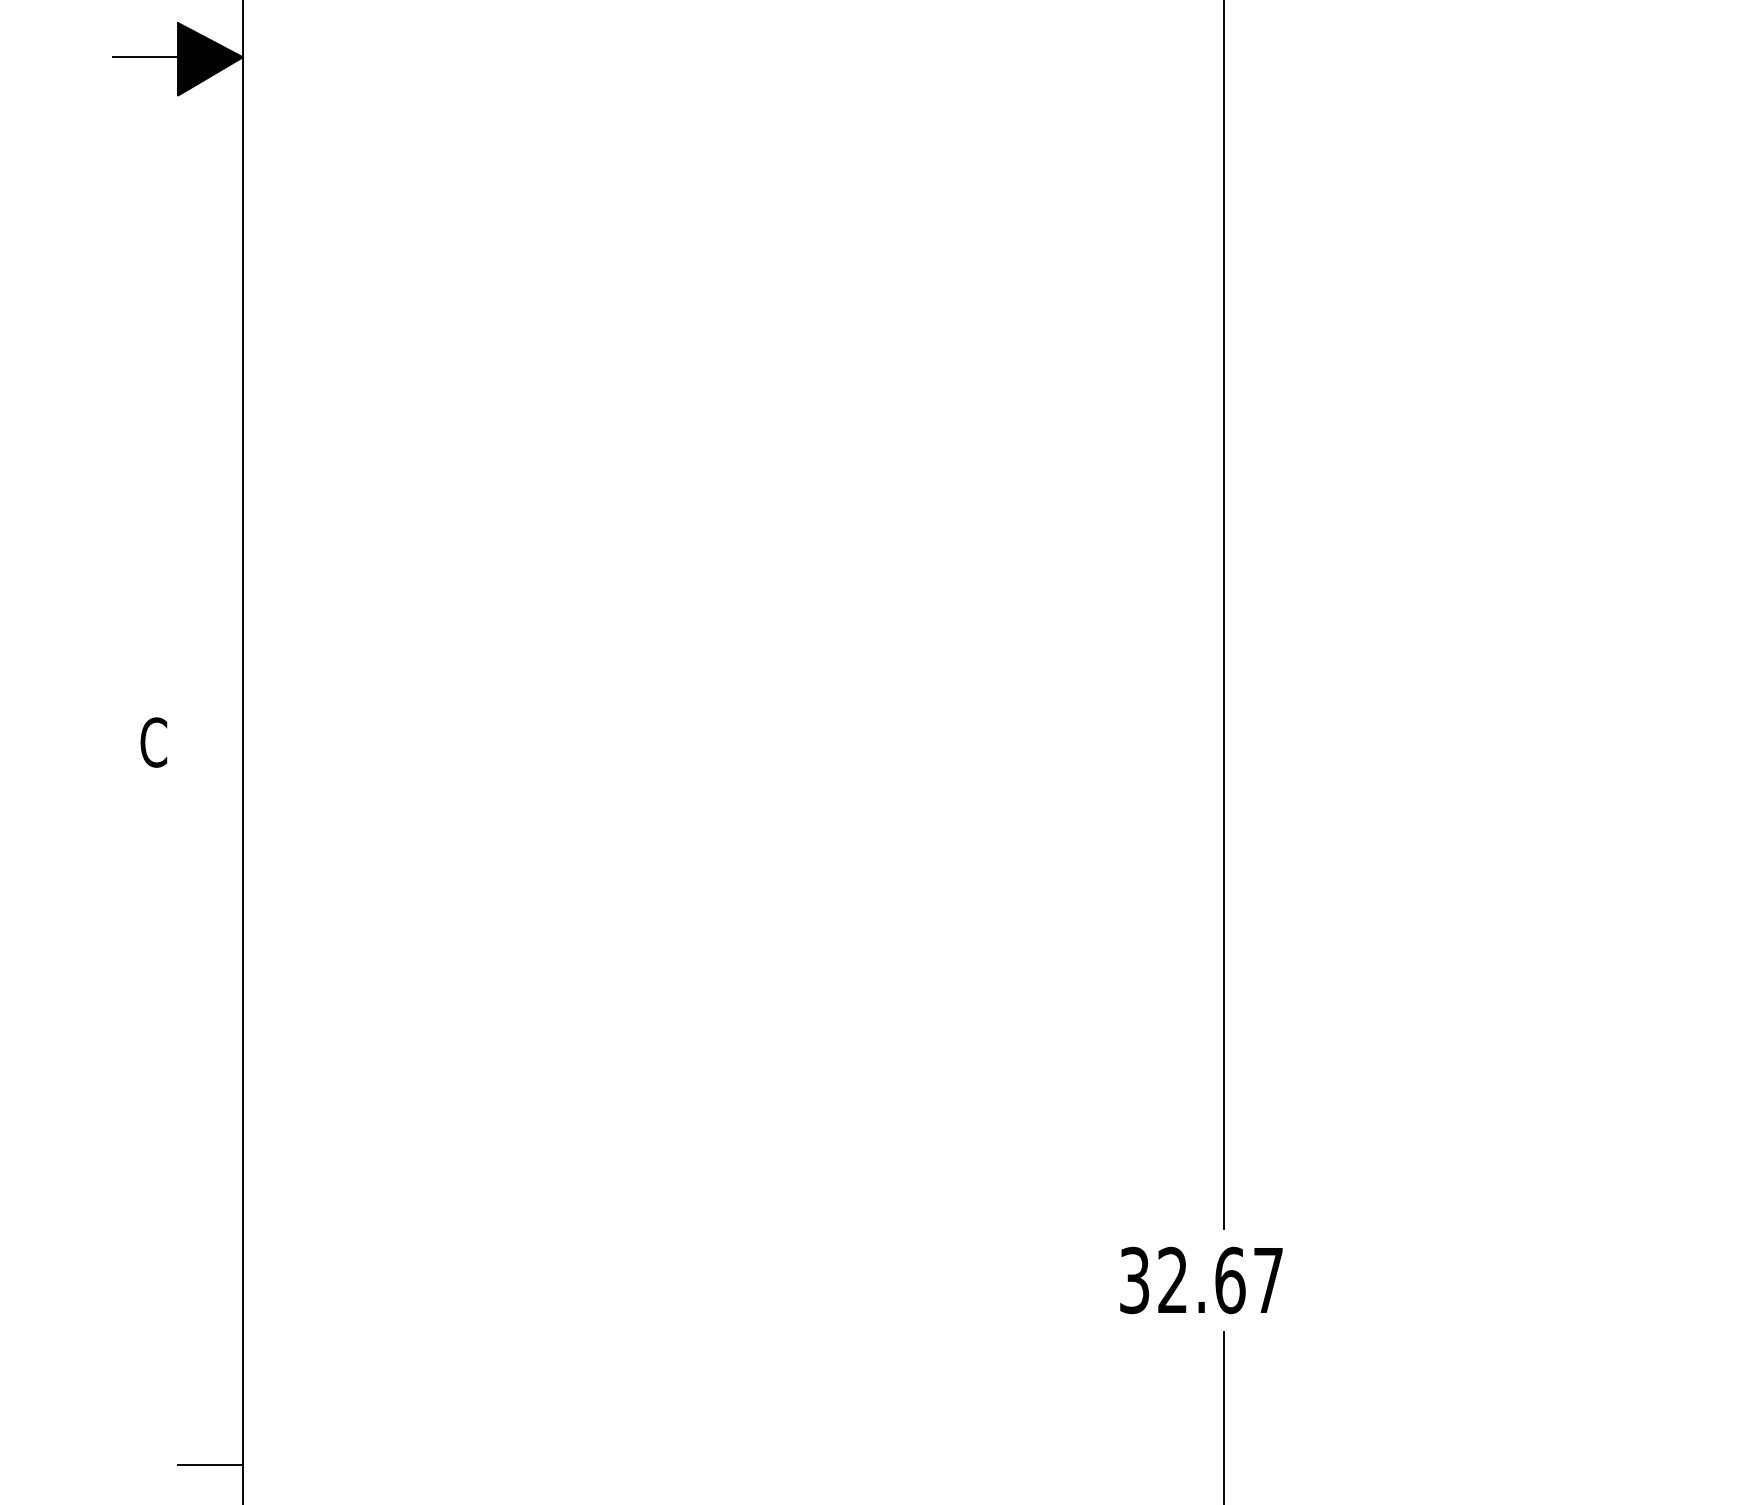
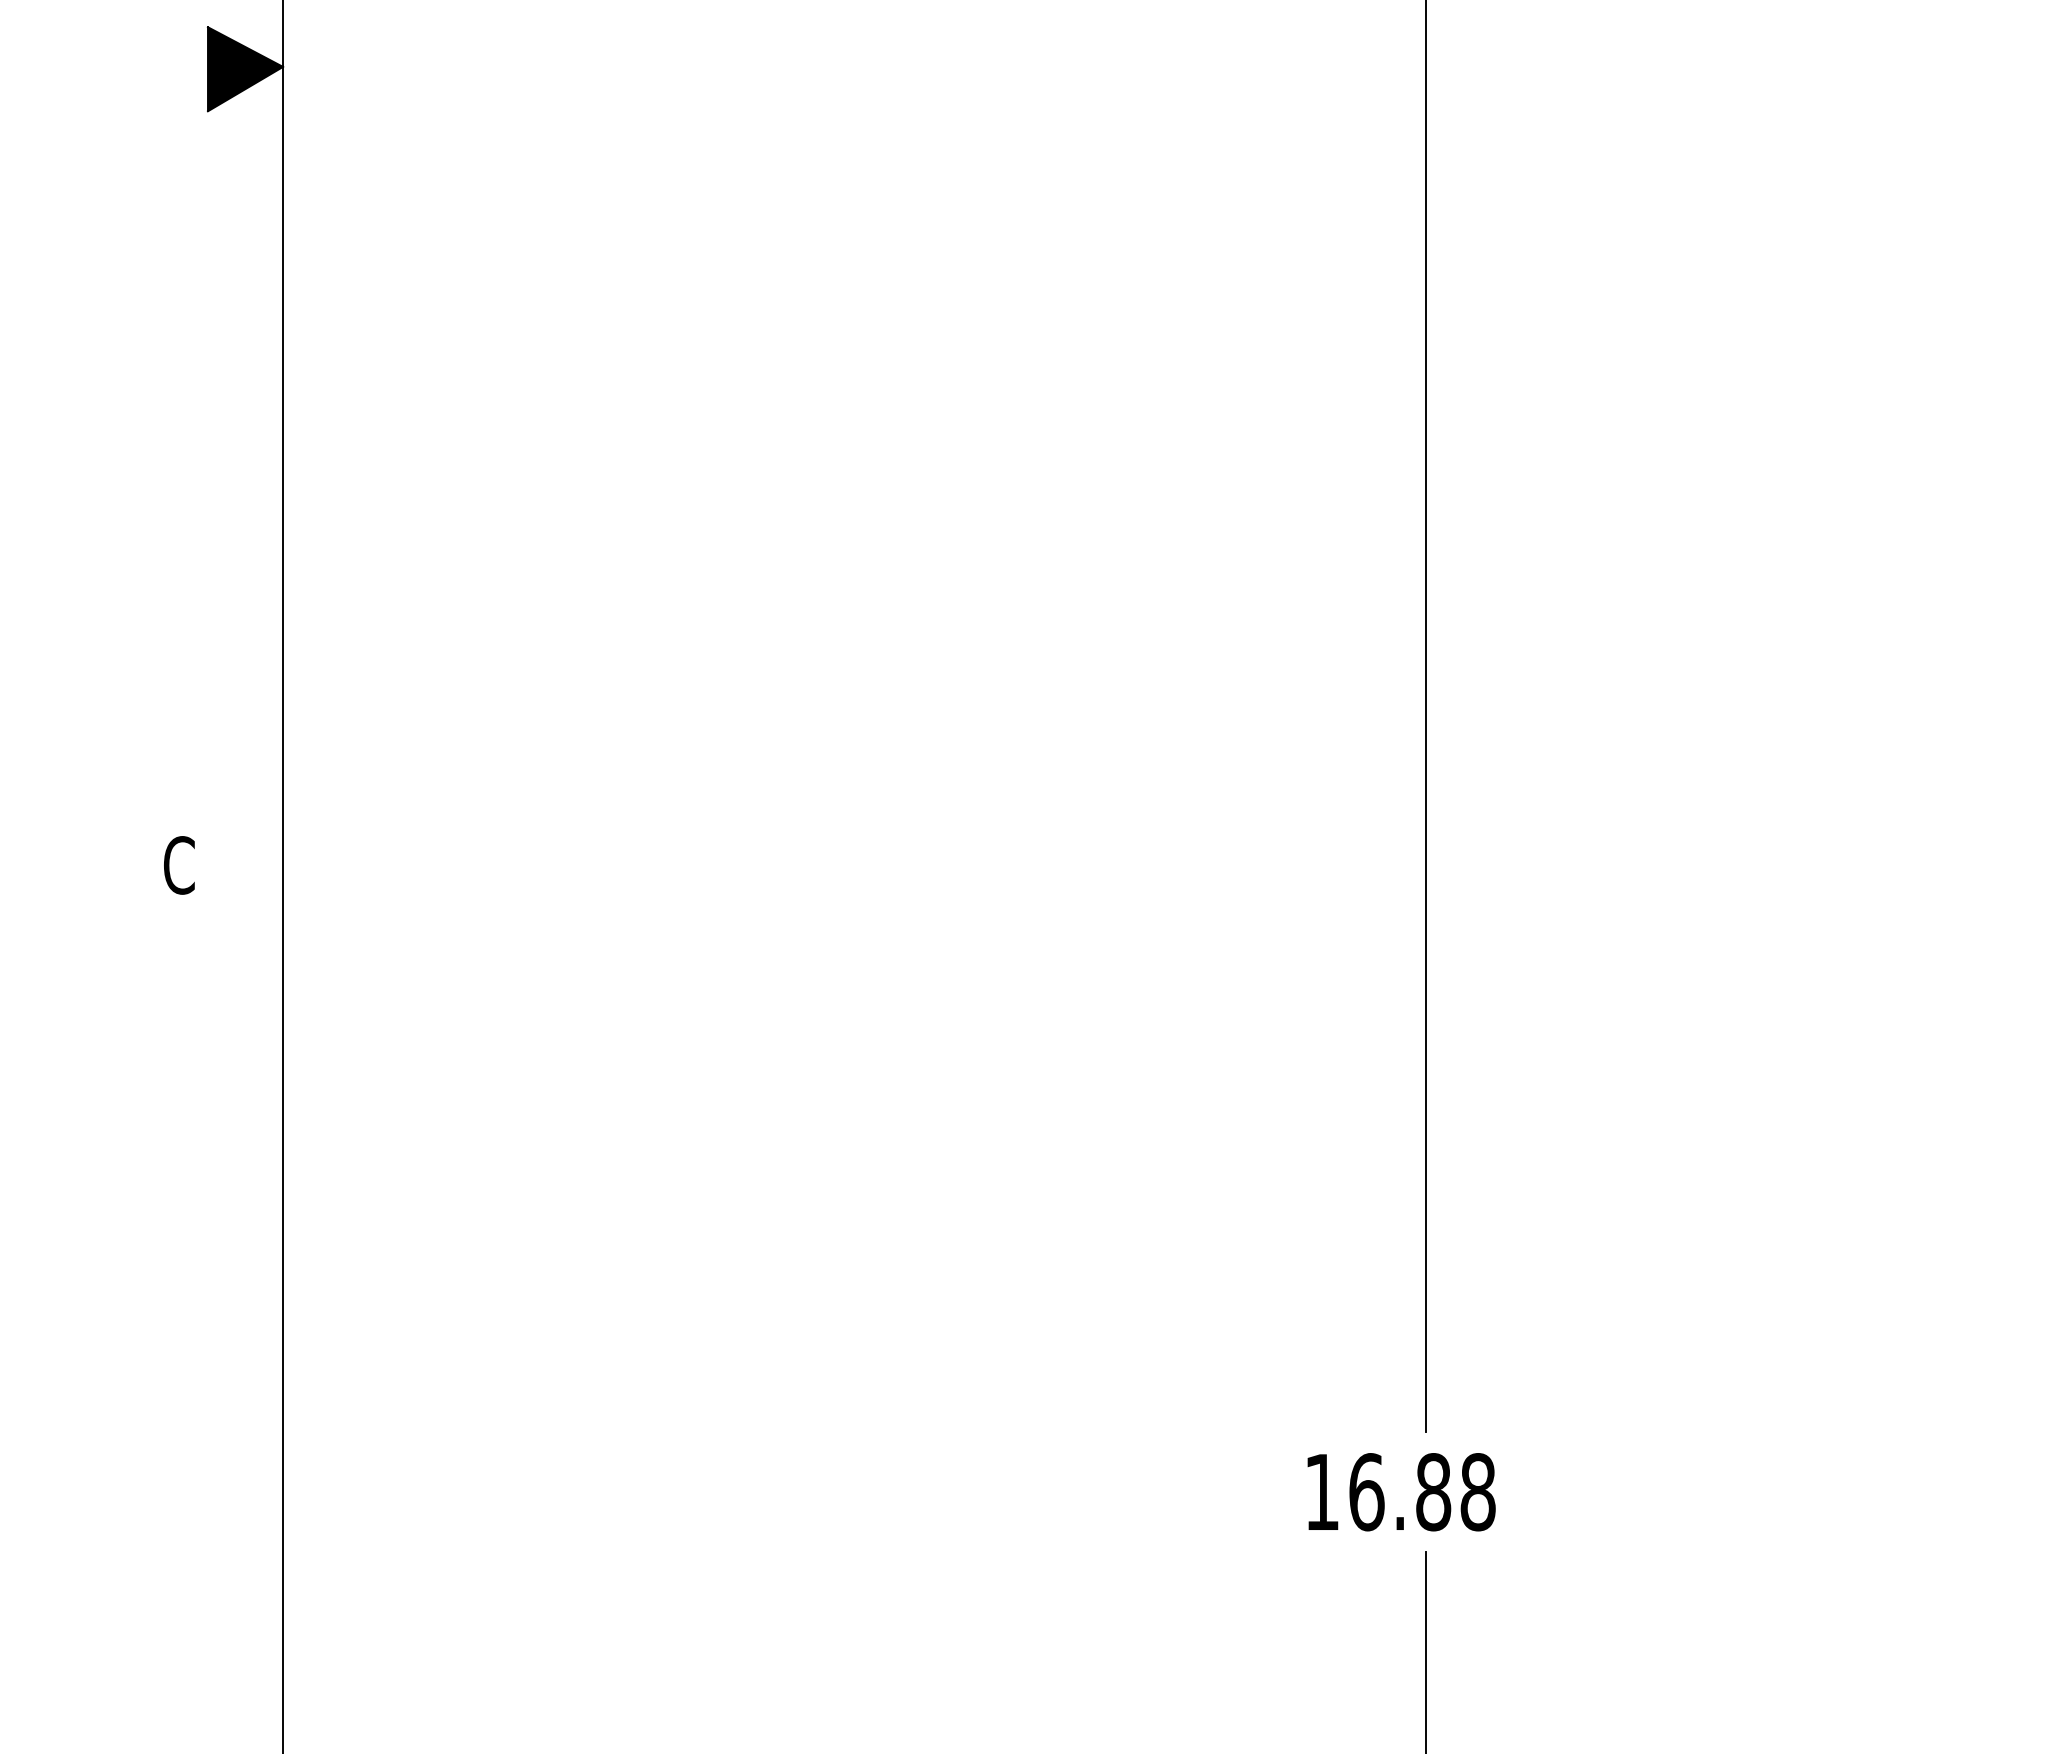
line: (145, 56) -> (169, 66), removed
text: (1201, 1280) -> (1400, 1492), 32.67 -> 16.88
line: (210, 1465) -> (245, 1707), removed

